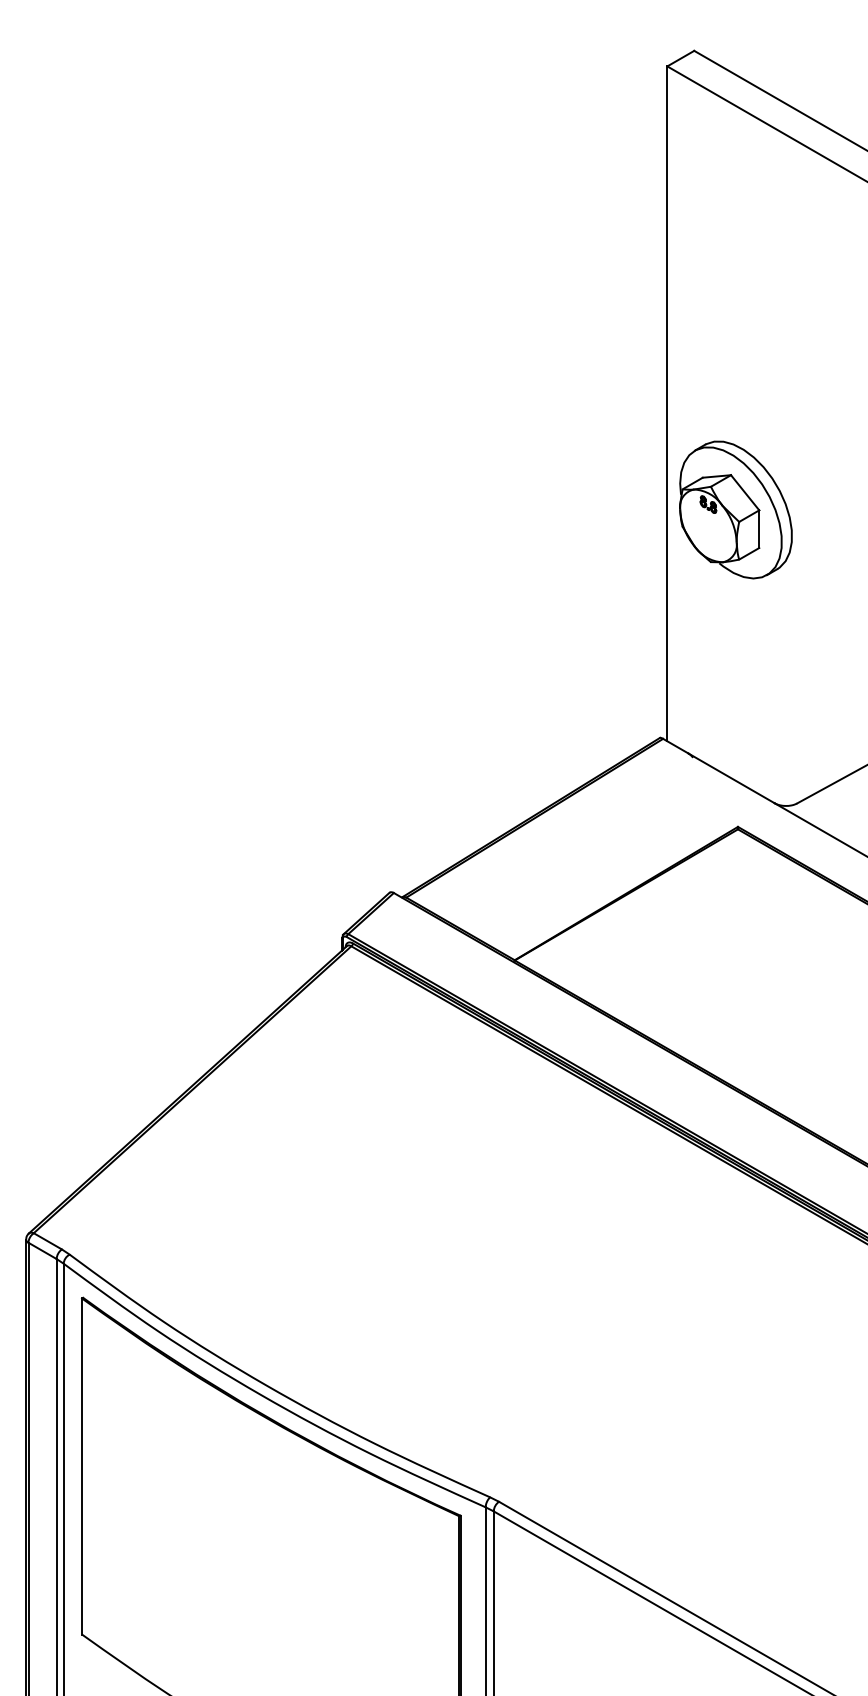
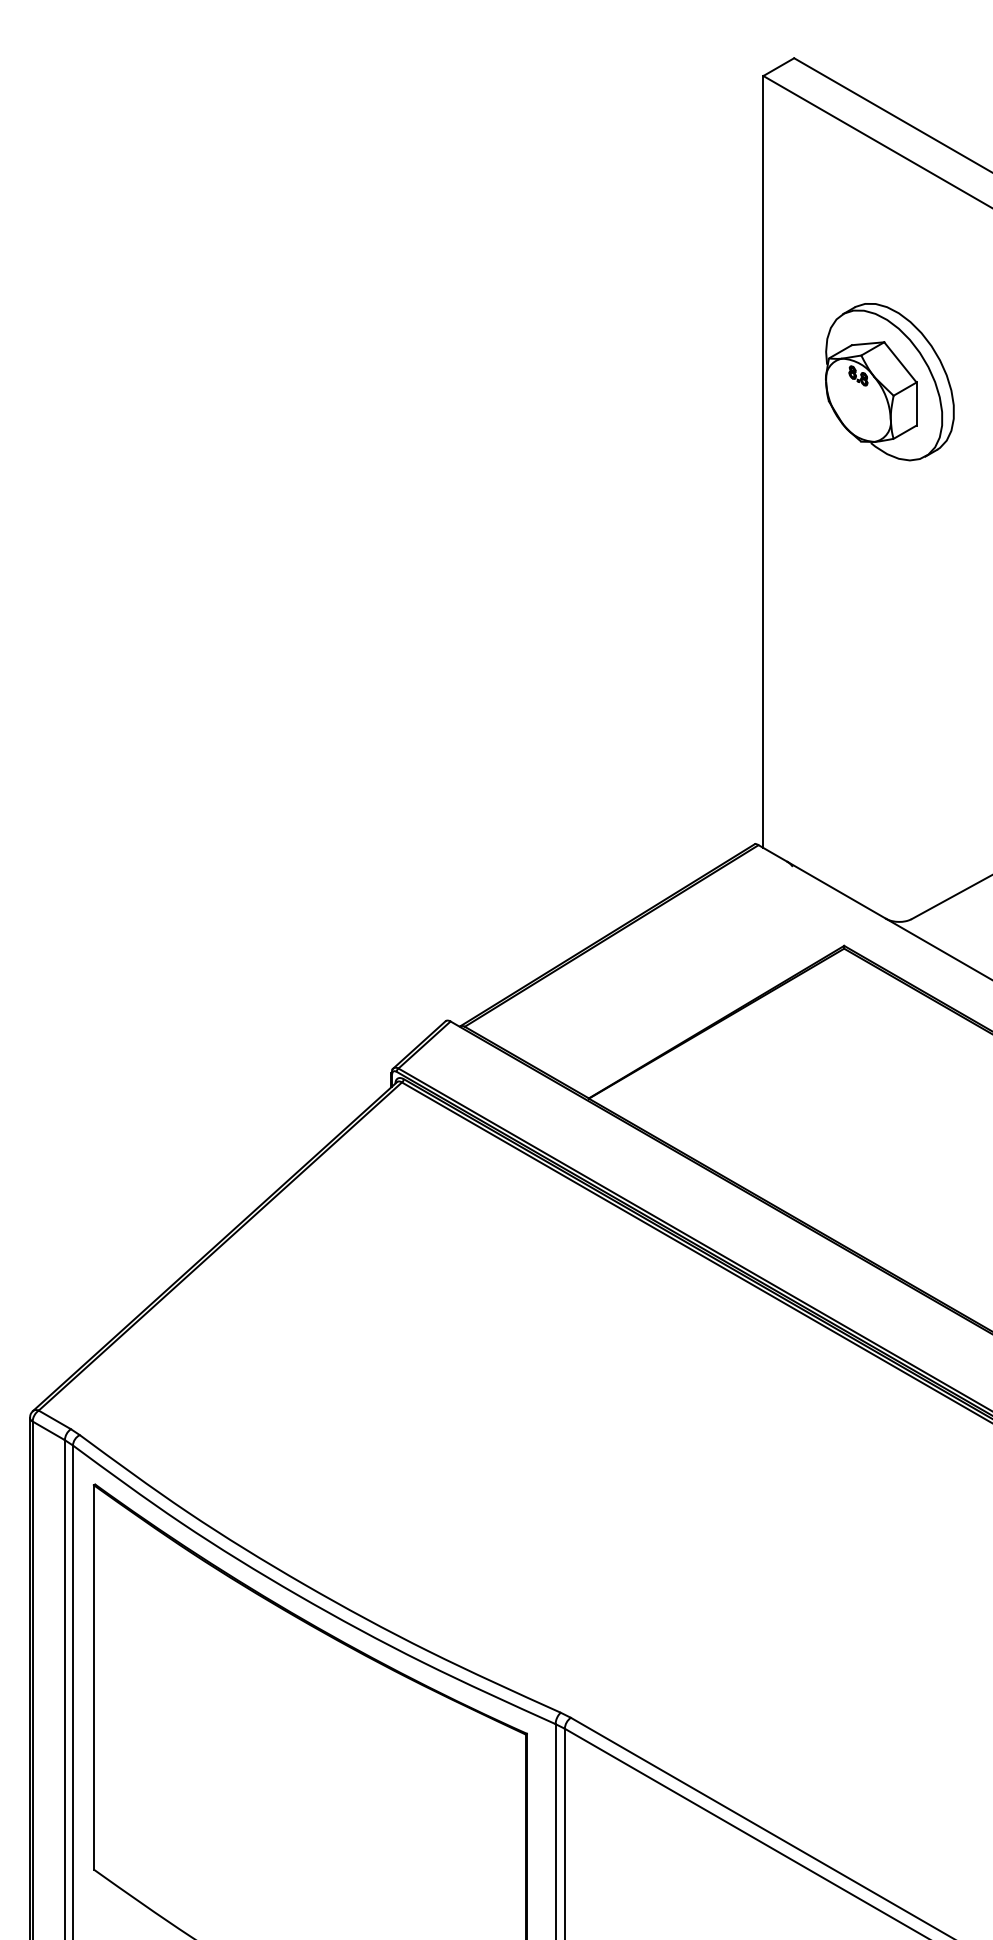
part: (735, 509) -> (889, 381), moved

